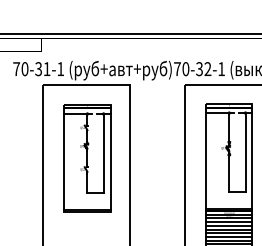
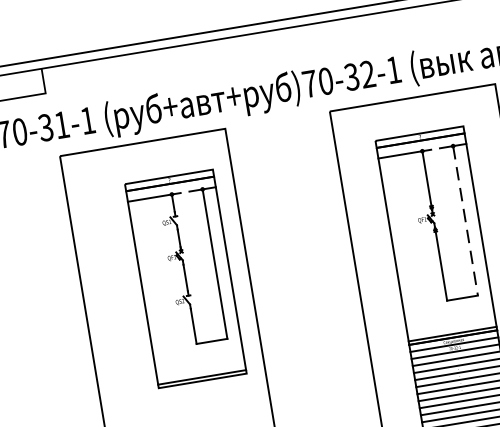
line: (245, 152) -> (465, 221), solid -> dashed
part: (87, 158) -> (185, 279), moved

